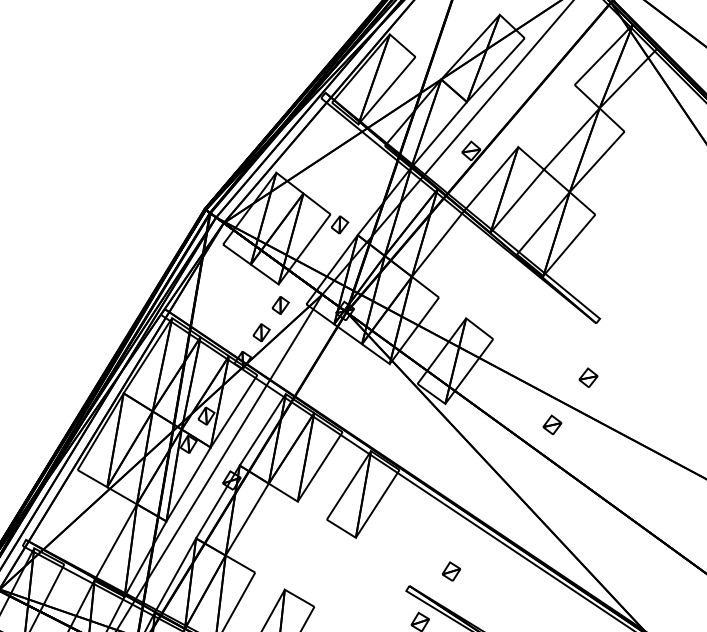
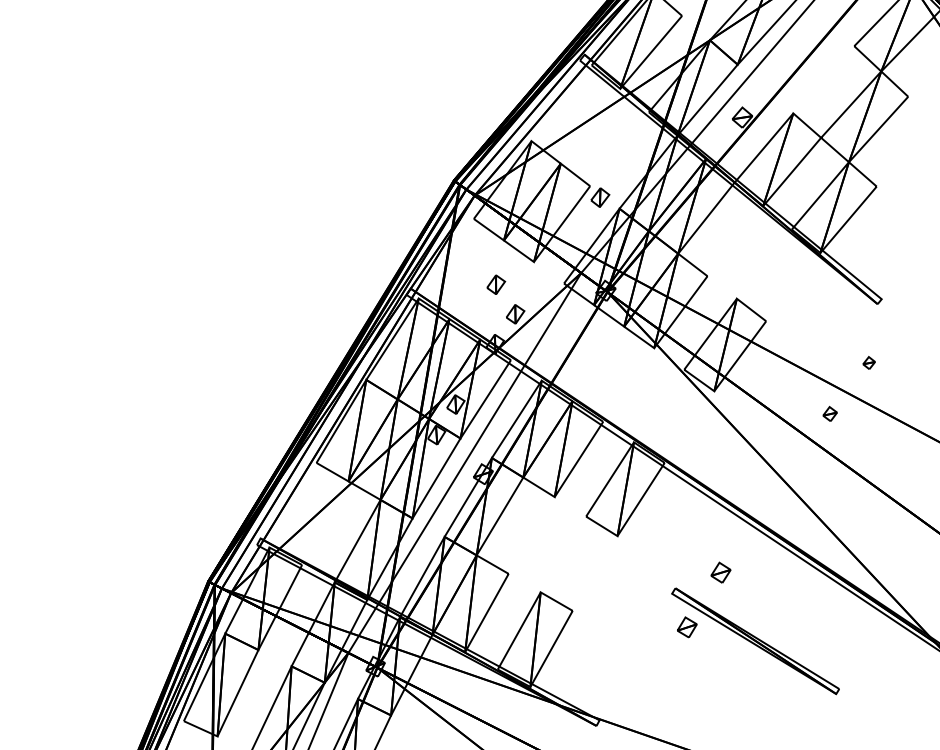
part: (280, 305) -> (496, 284), moved
part: (587, 377) -> (868, 362), size x0.6
part: (551, 424) -> (829, 413), size x0.7

